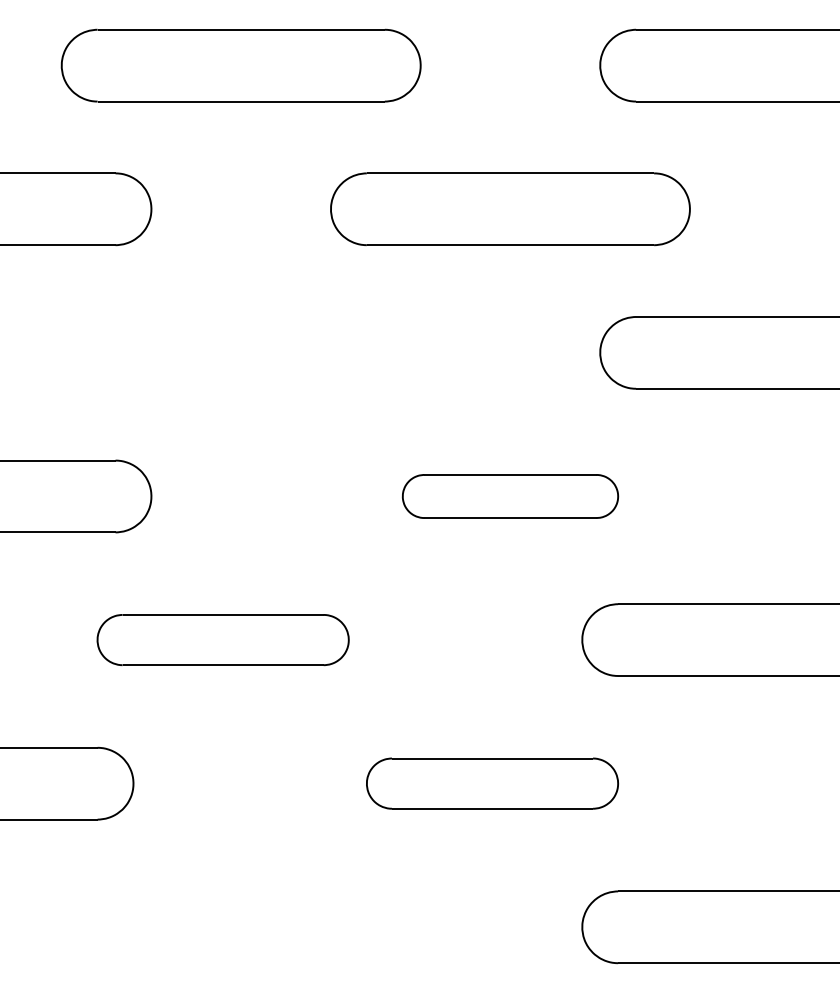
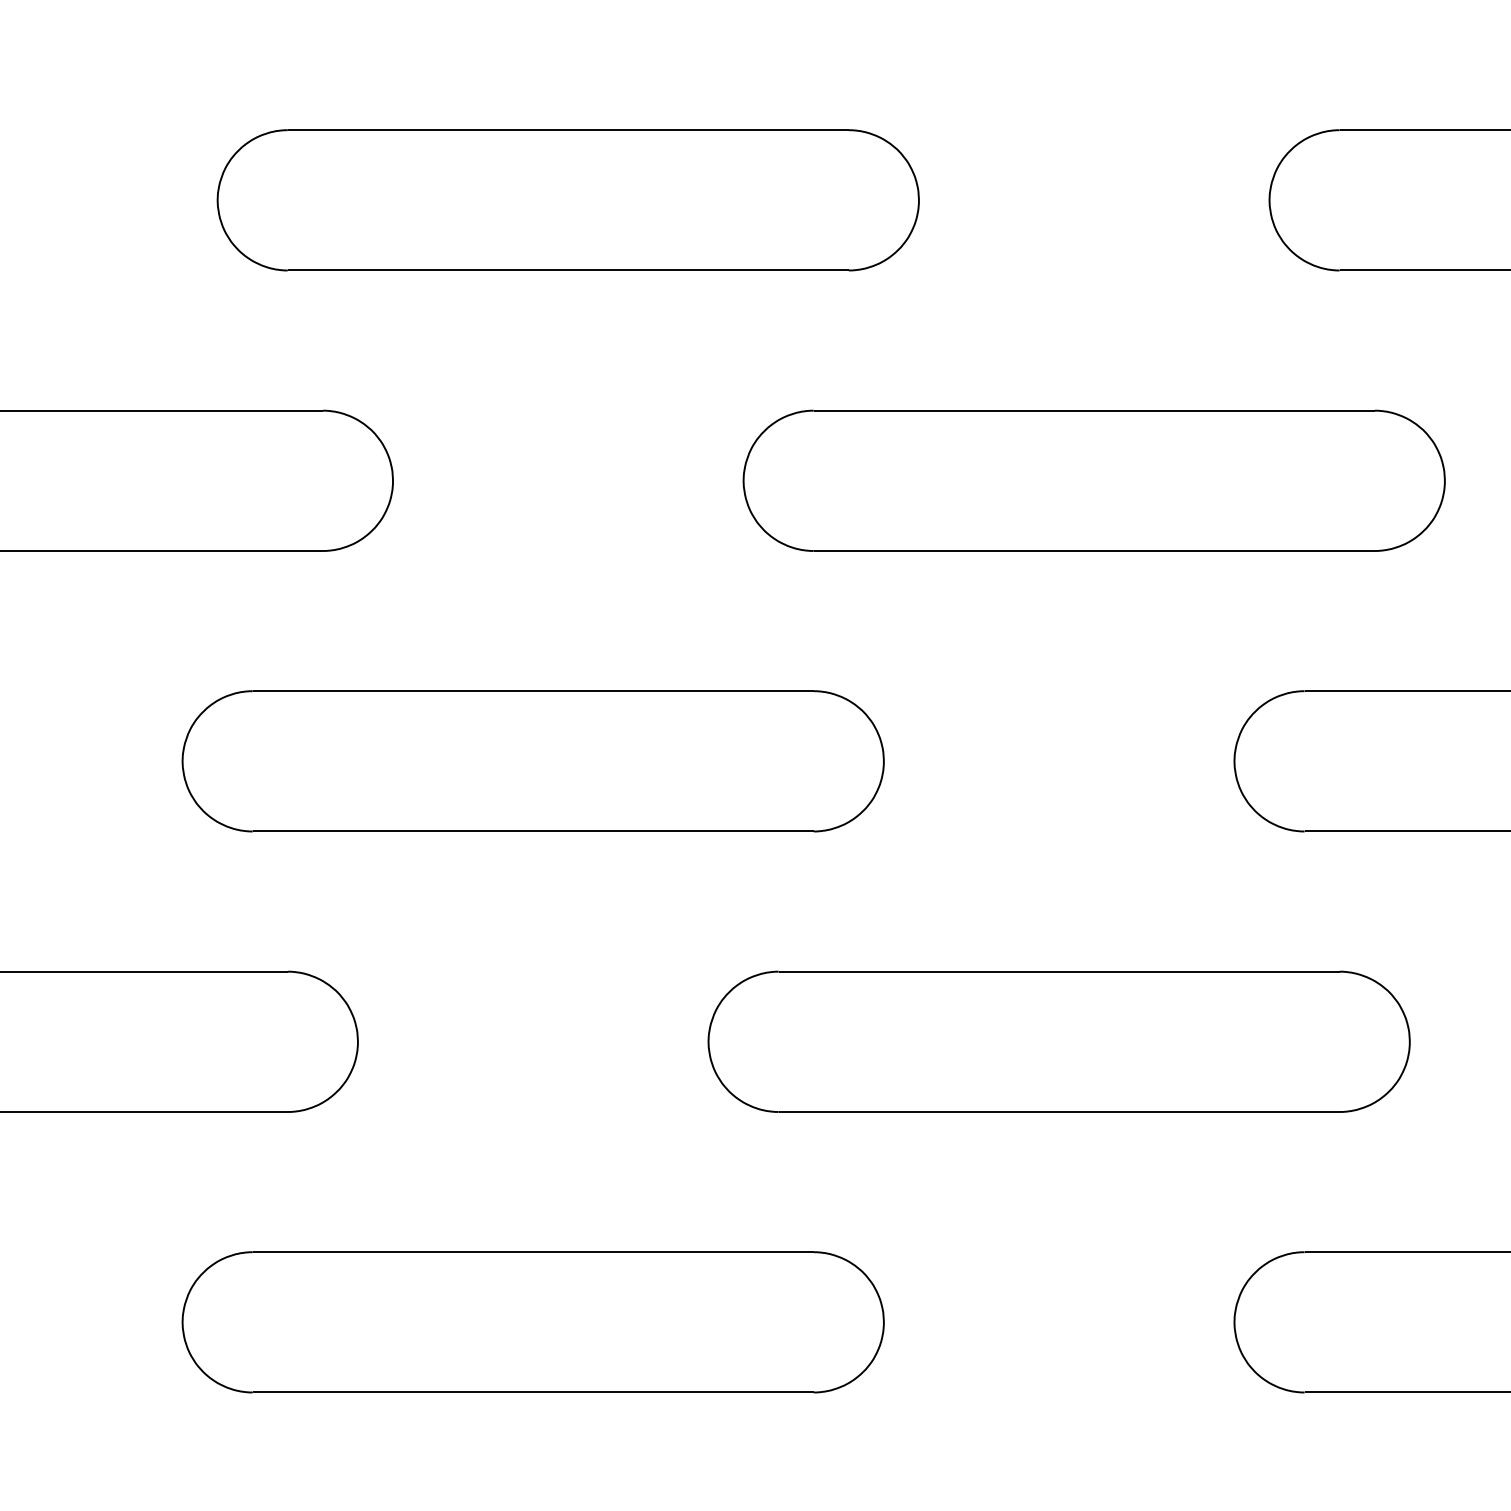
part: (240, 352) -> (566, 199), added
part: (510, 496) -> (1094, 480), size x1.67
part: (222, 639) -> (531, 760), size x1.43
part: (492, 783) -> (1059, 1041), size x1.43
part: (222, 927) -> (531, 1322), added

